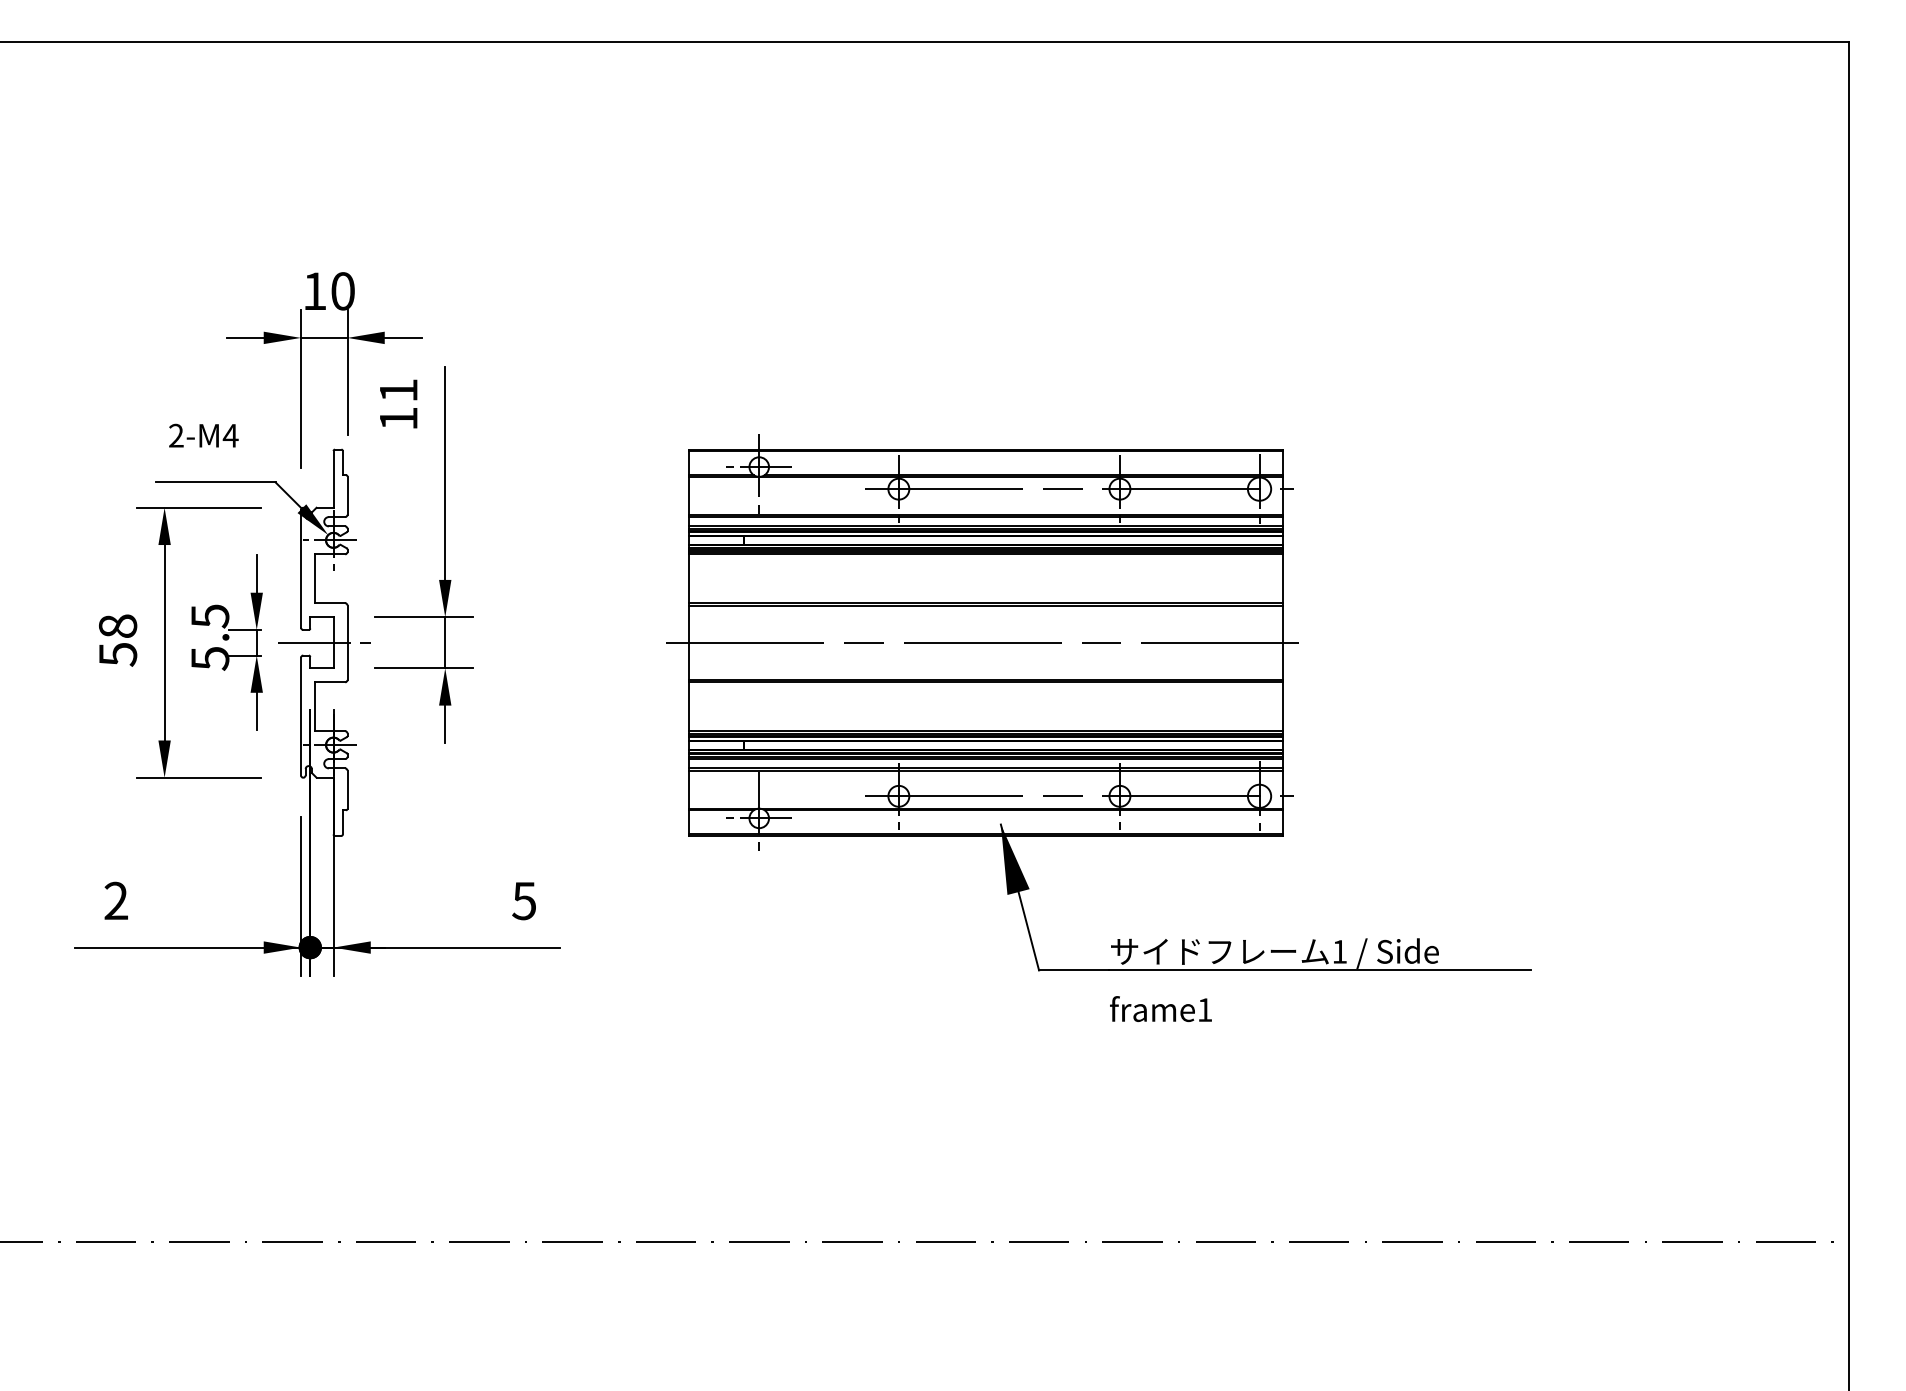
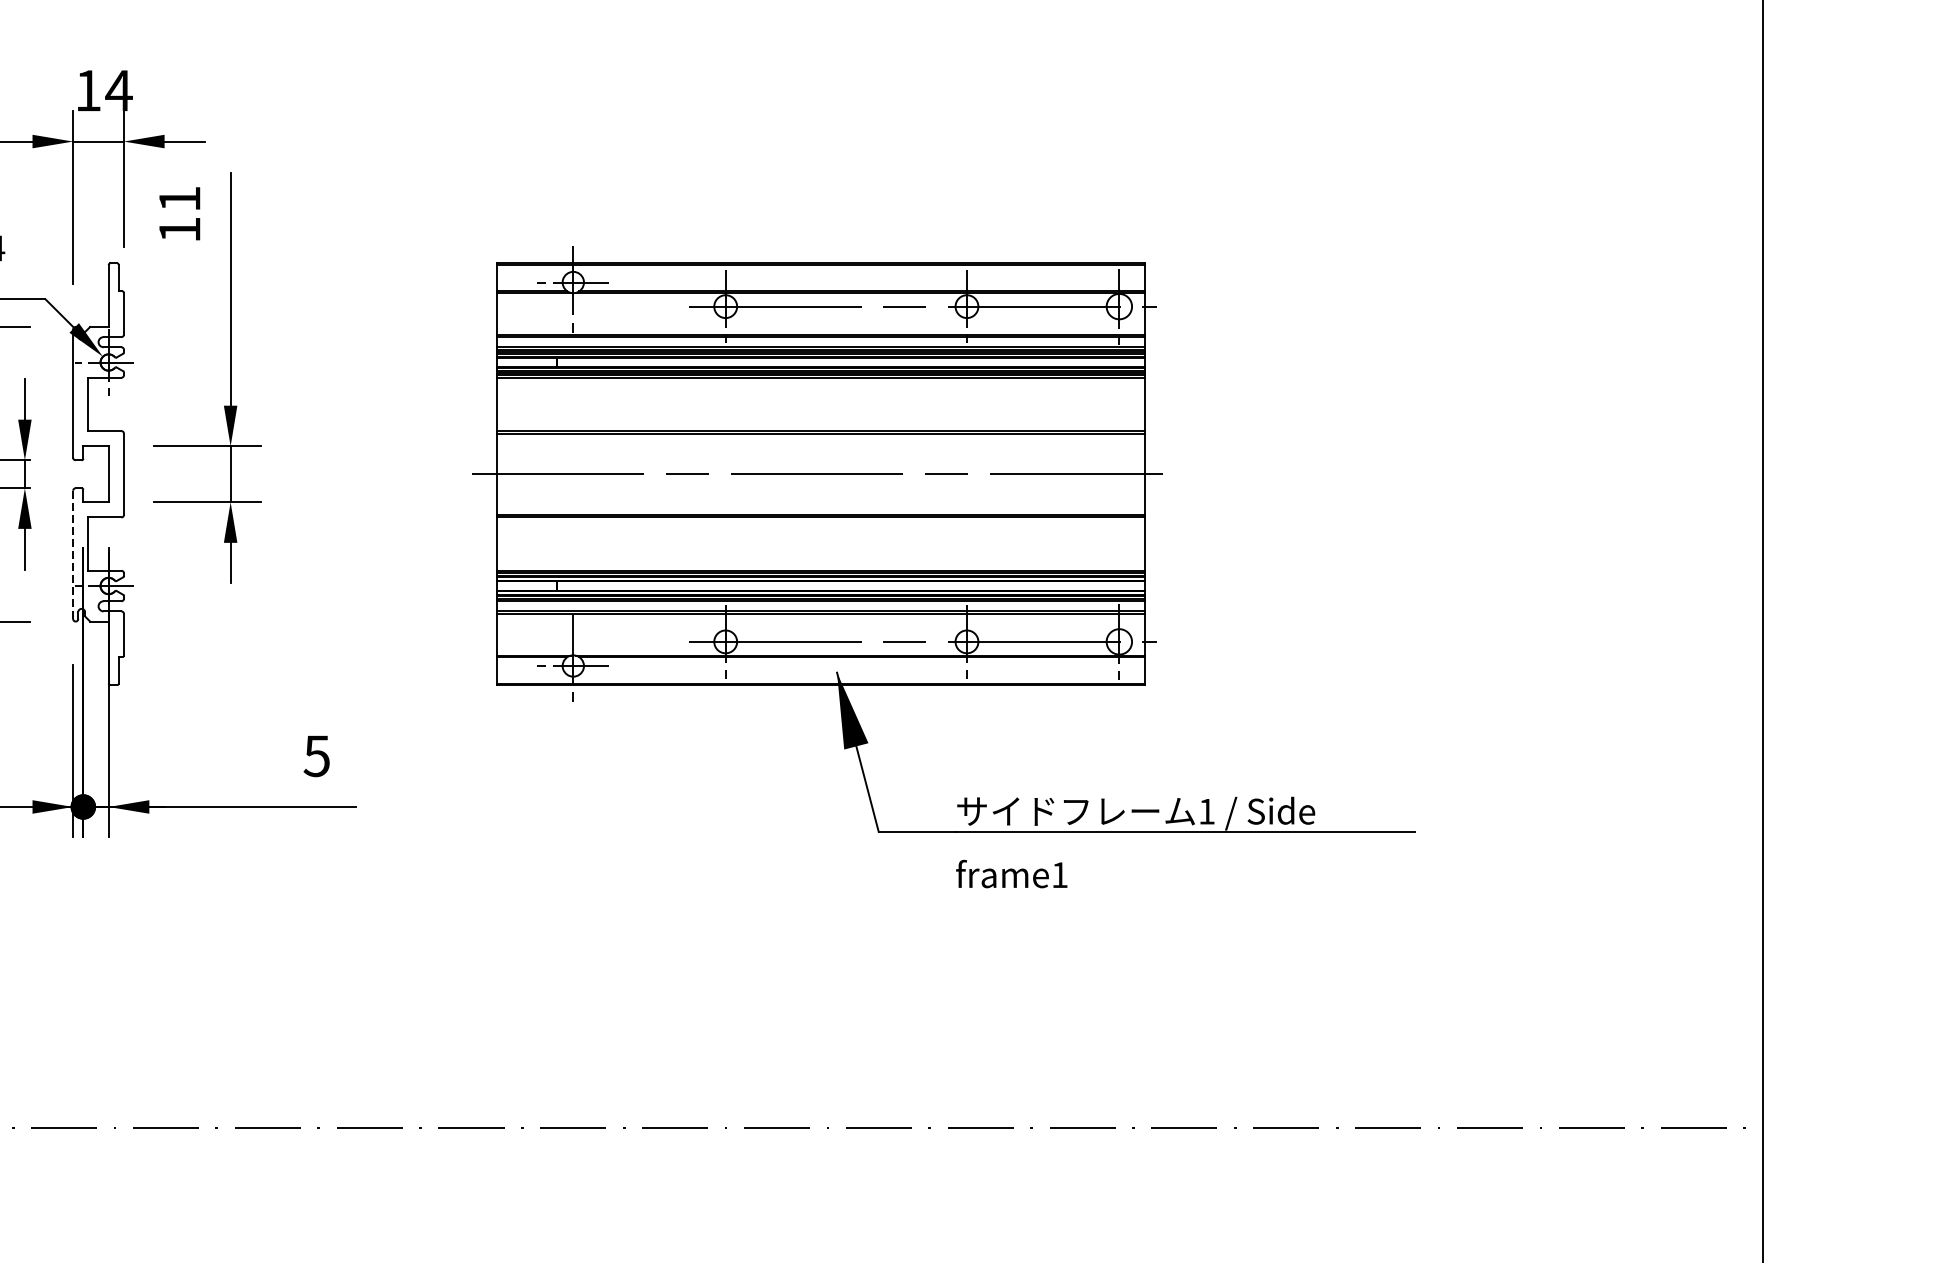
text: (342, 291) -> (118, 90), 10 -> 14
line: (323, 642) -> (97, 474), removed
line: (300, 716) -> (72, 554), solid -> dashed

